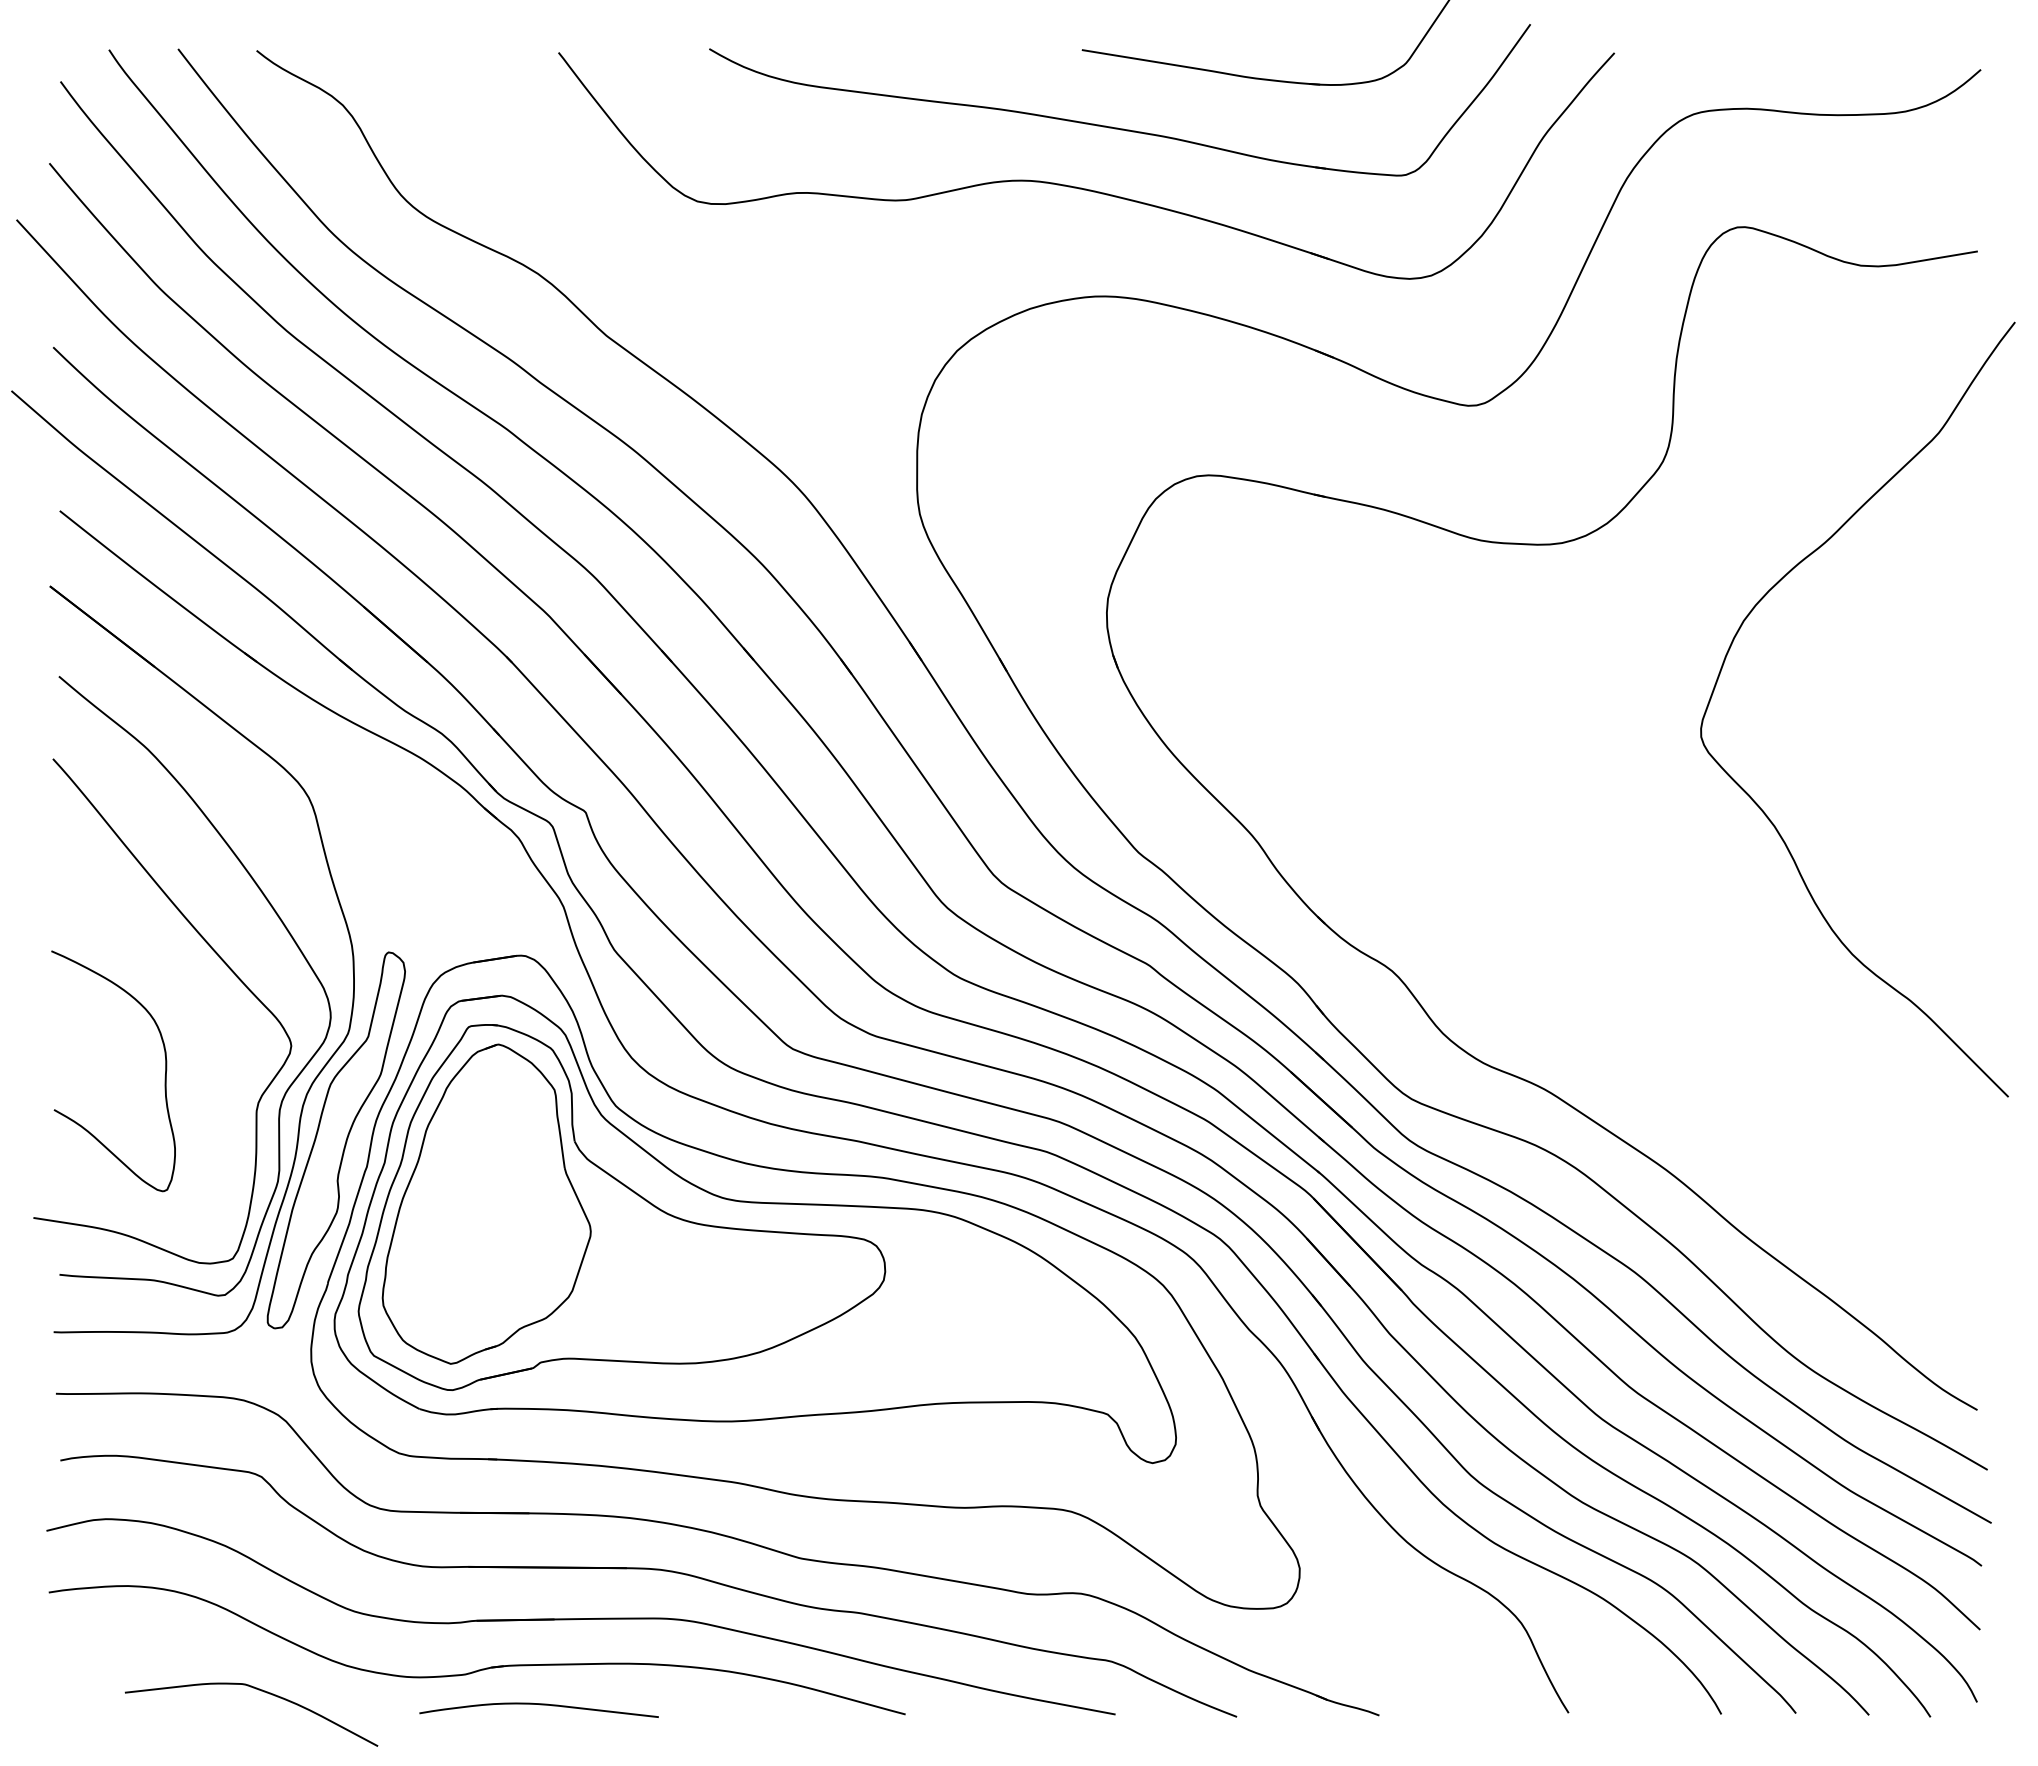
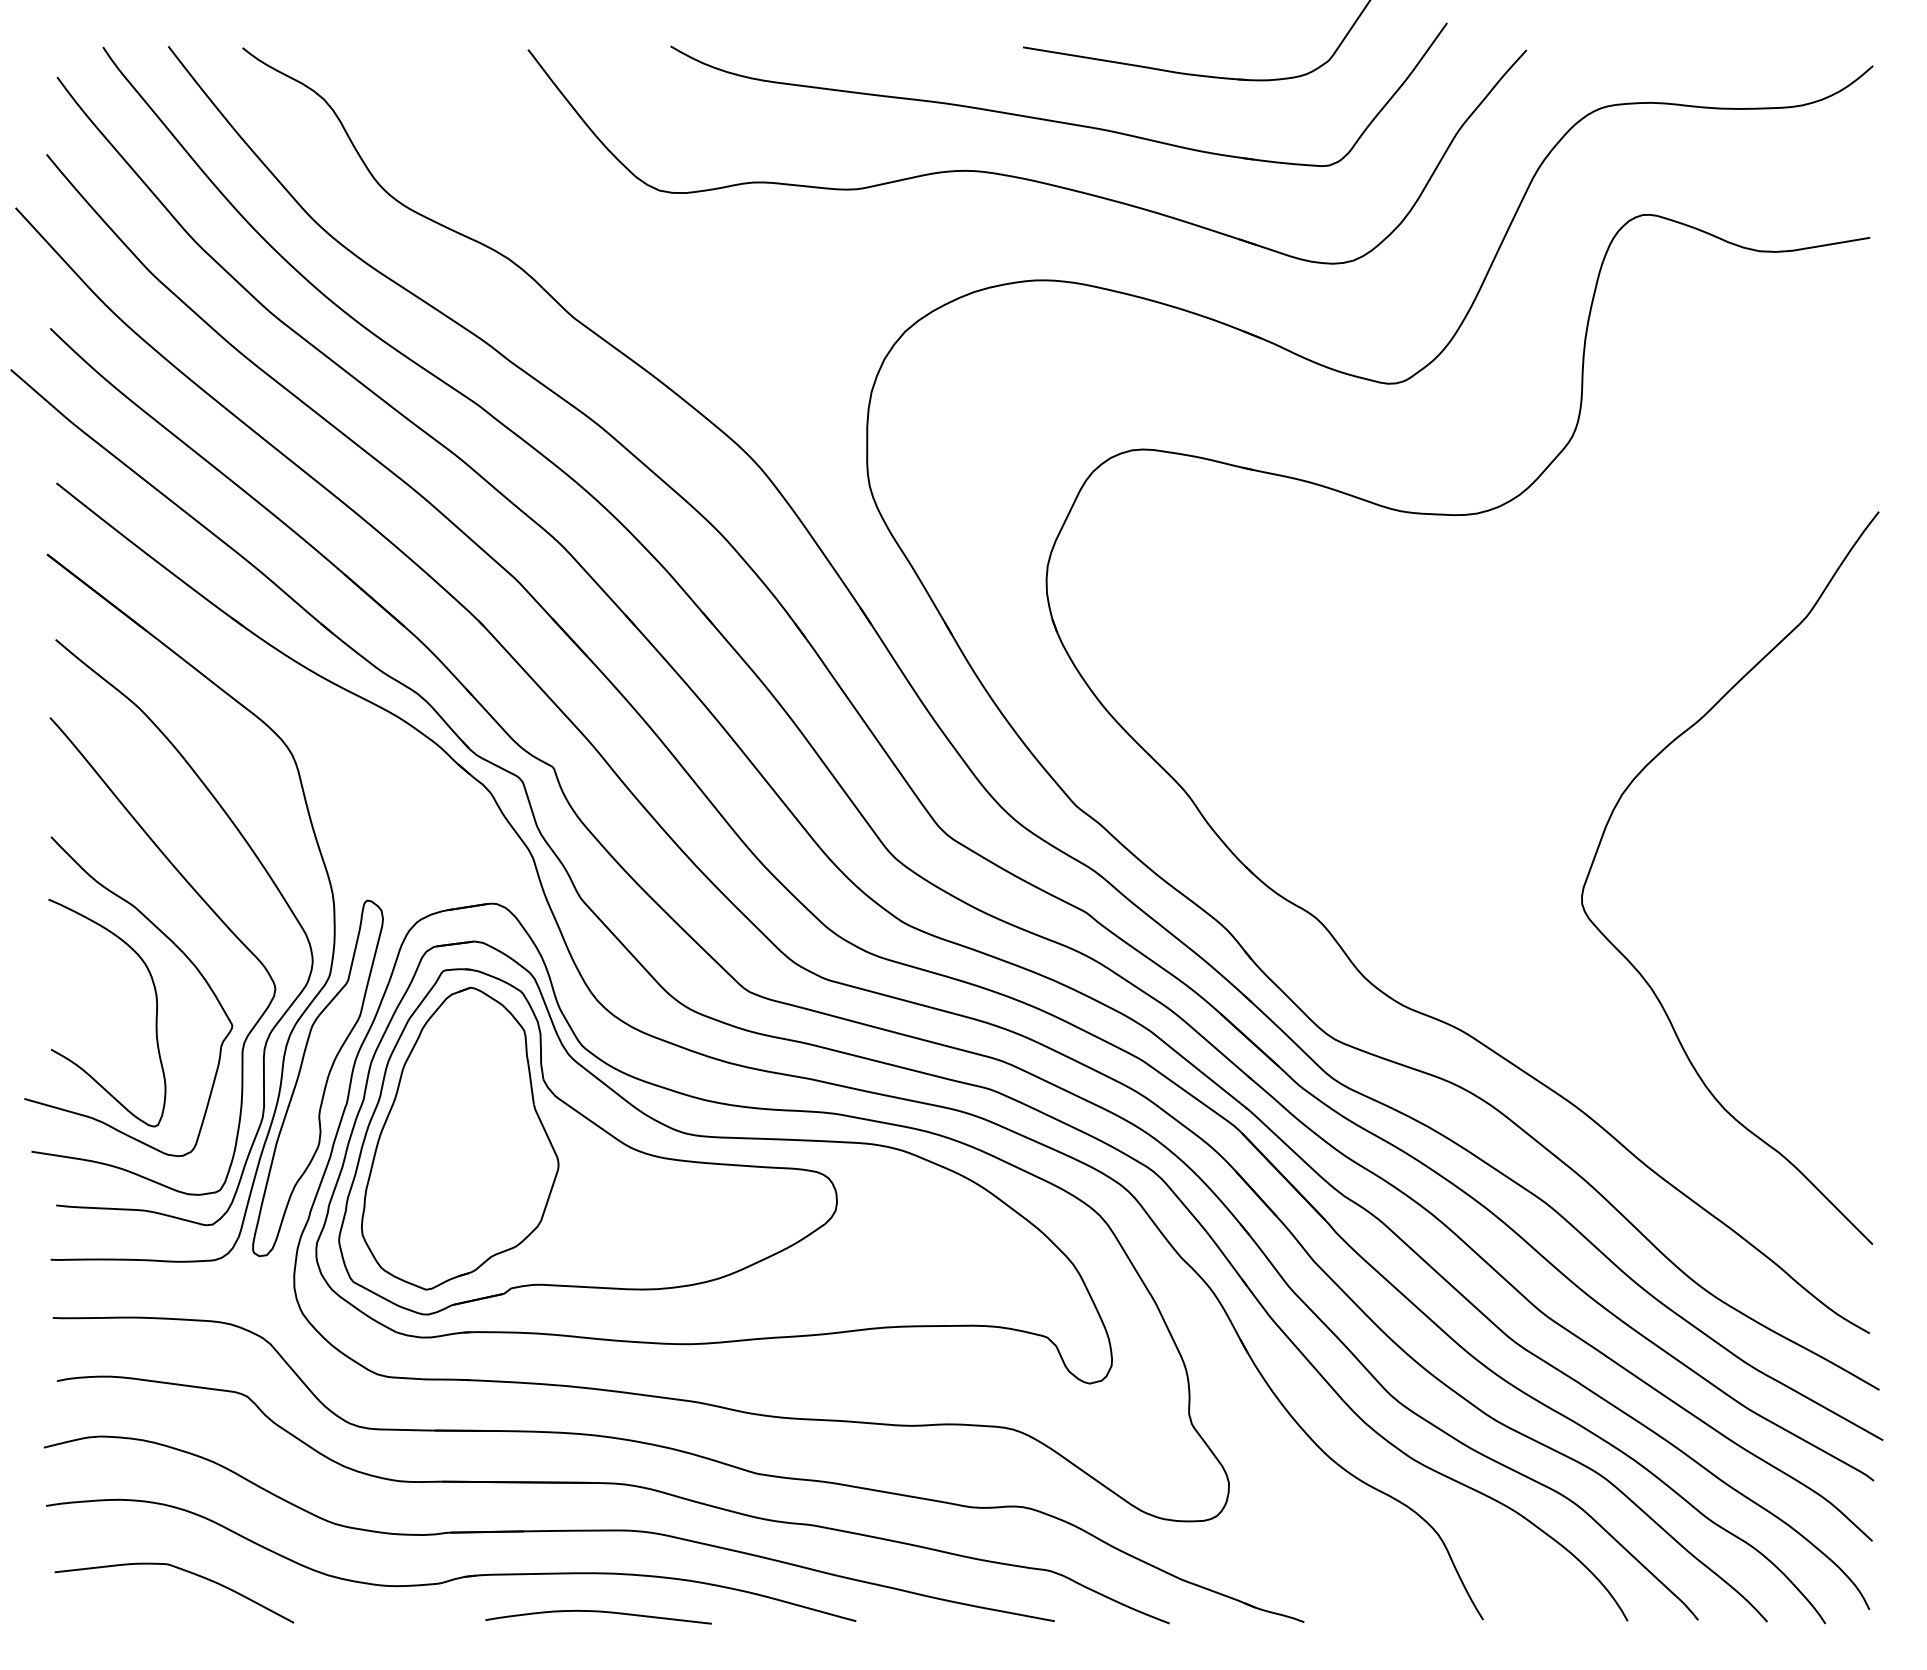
curve: (1751, 796) -> (1629, 960), moved
curve: (186, 1001) -> (176, 947), added
curve: (258, 1690) -> (181, 1570), moved
curve: (539, 1705) -> (598, 1612), moved

